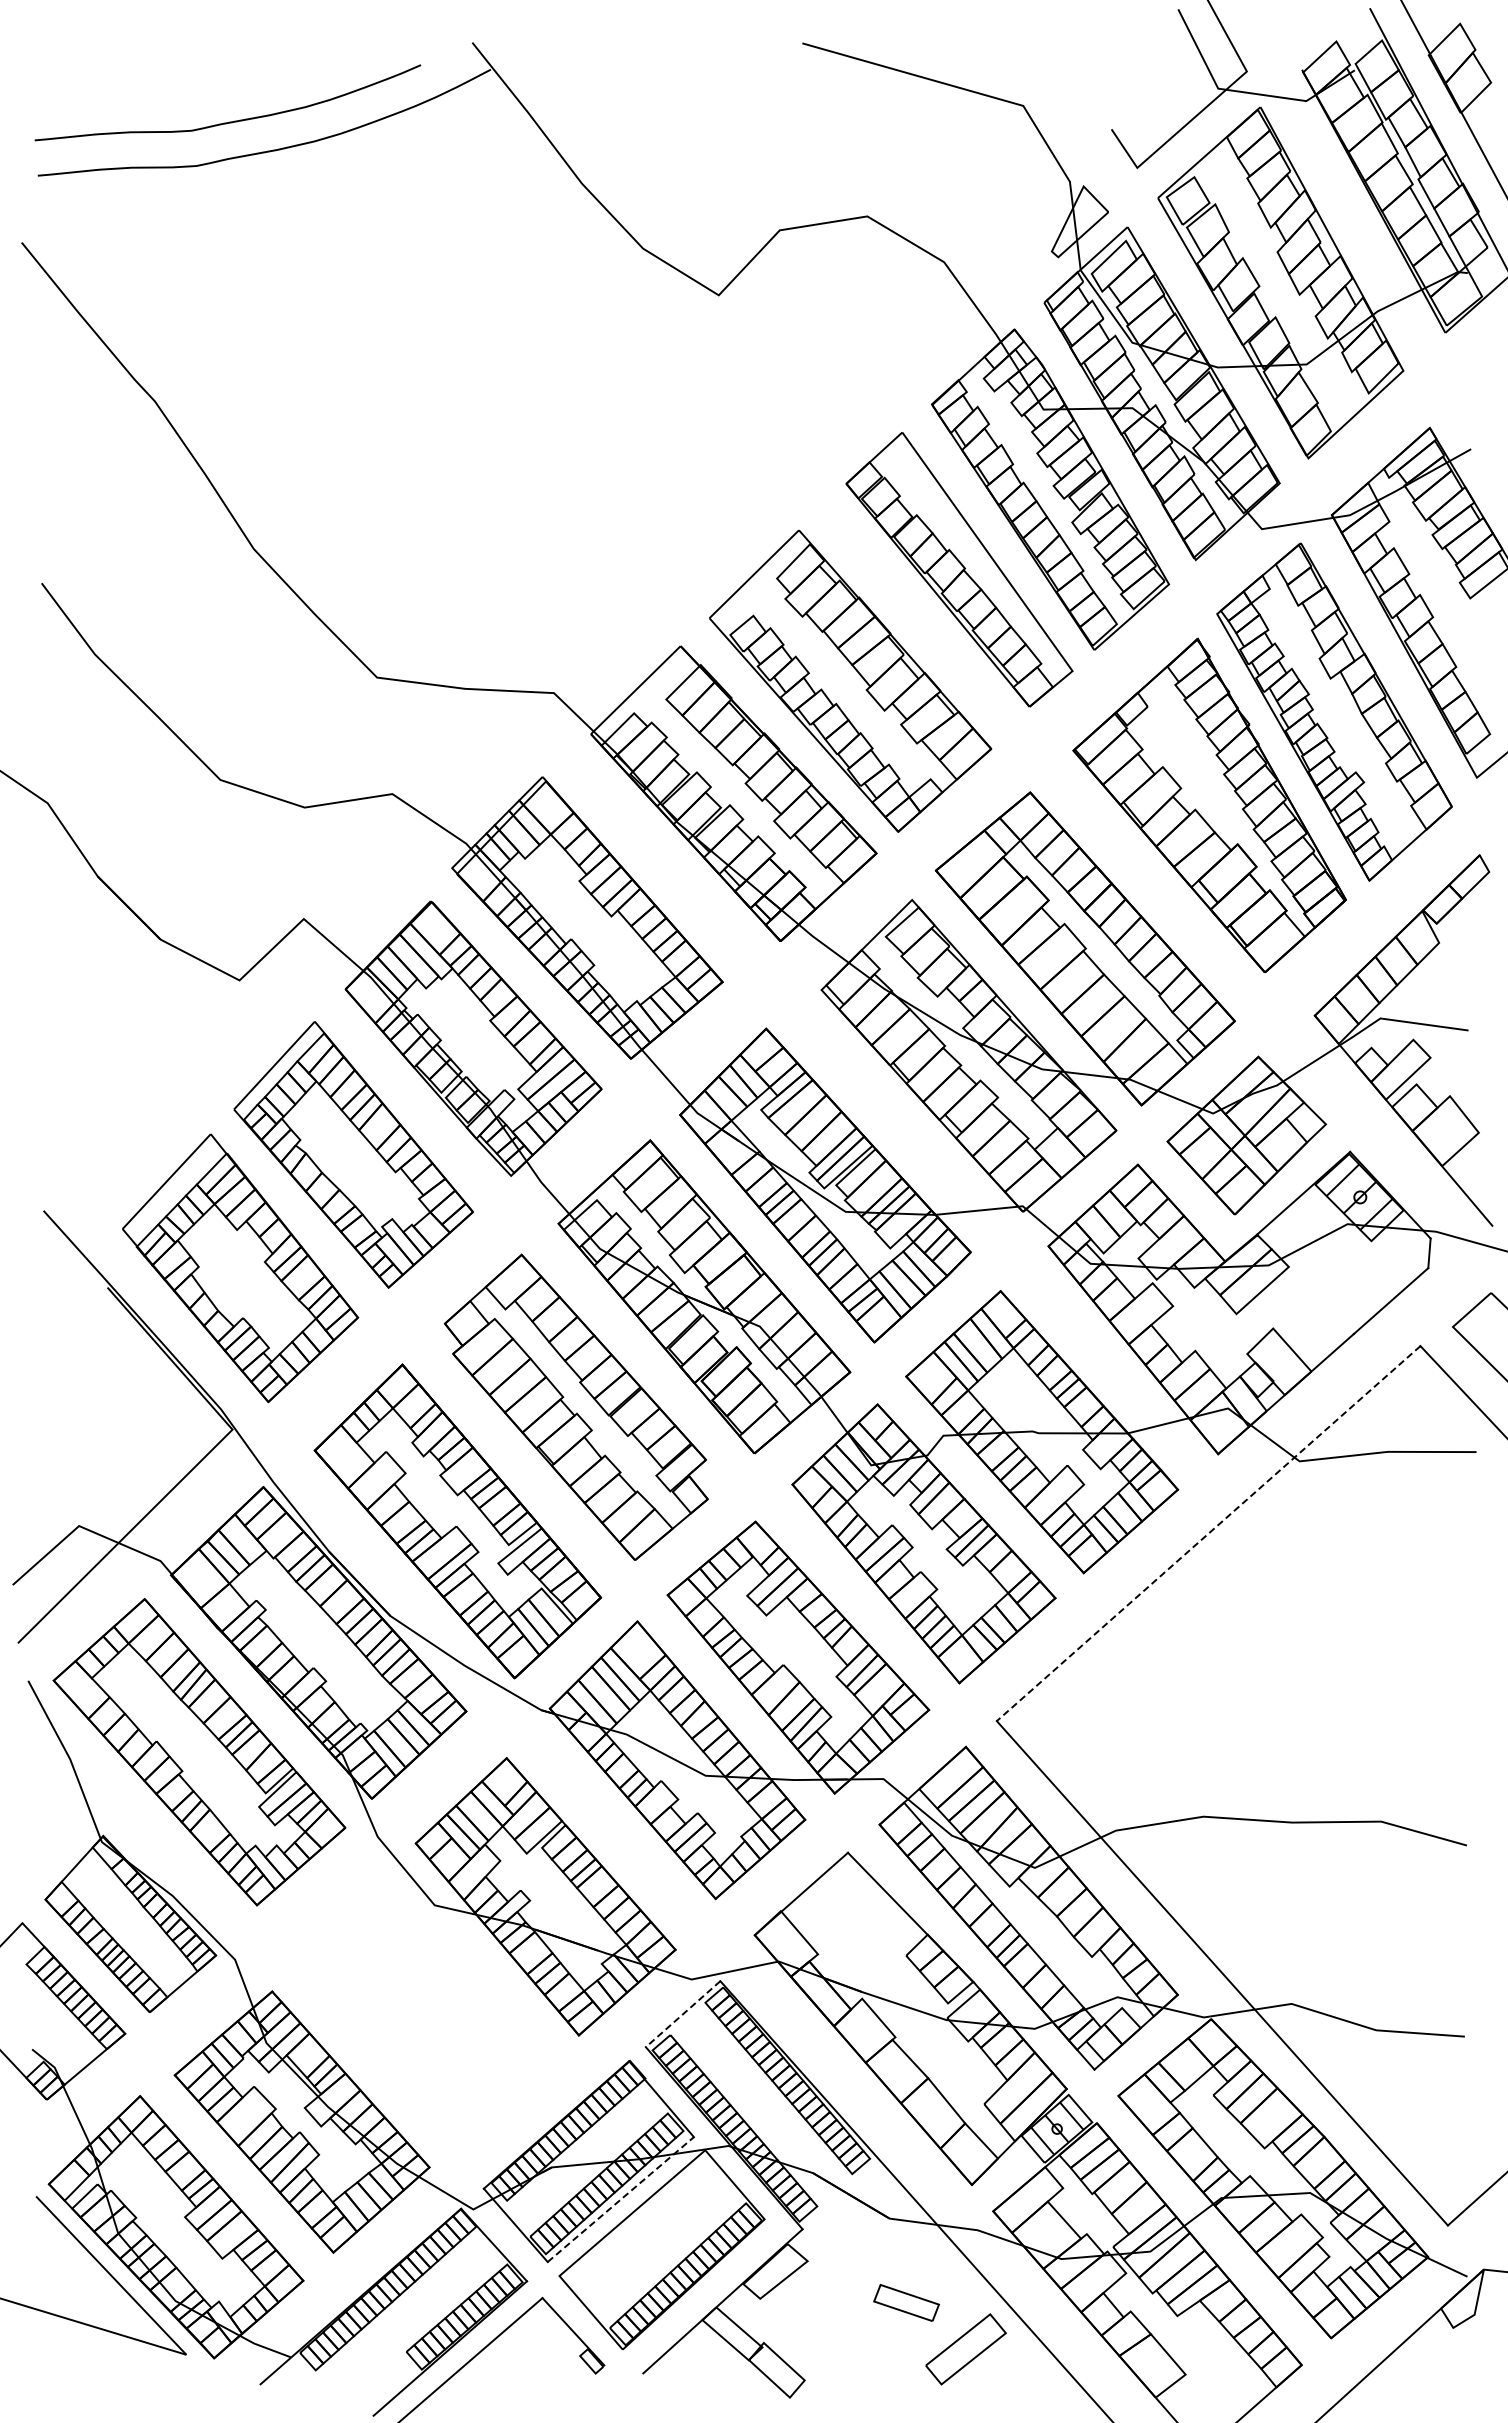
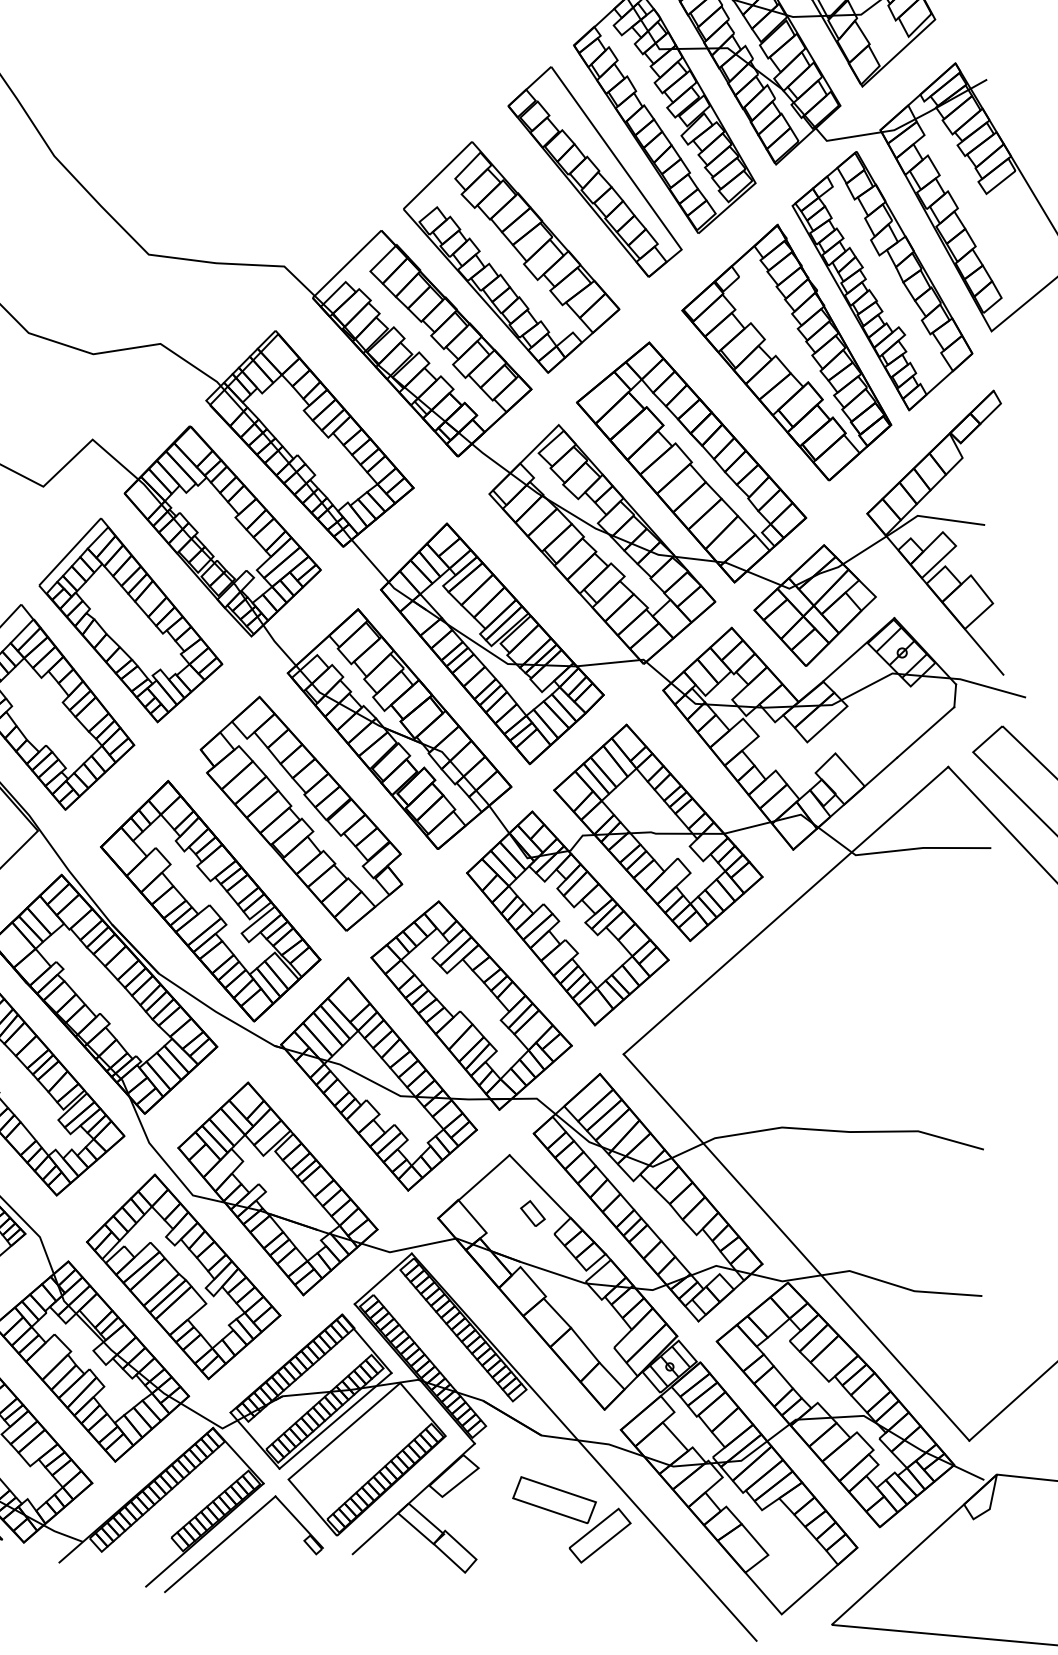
line: (1208, 1533) -> (785, 910), dashed -> solid
part: (878, 1928) -> (533, 1213), added
part: (422, 2011) -> (183, 1276), added
line: (683, 2014) -> (383, 1279), dashed -> solid
line: (621, 2199) -> (336, 1420), dashed -> solid
part: (906, 2302) -> (554, 1499), size x1.67

